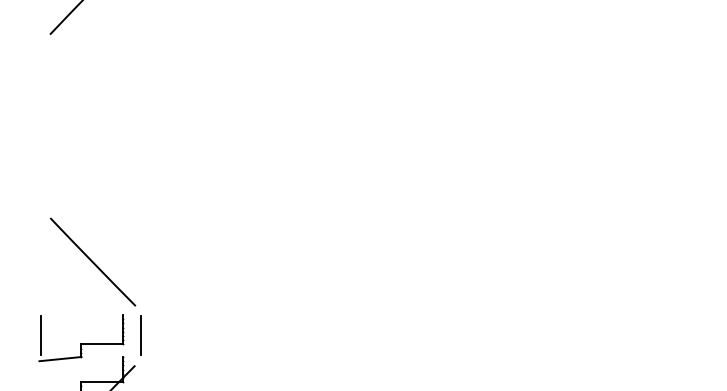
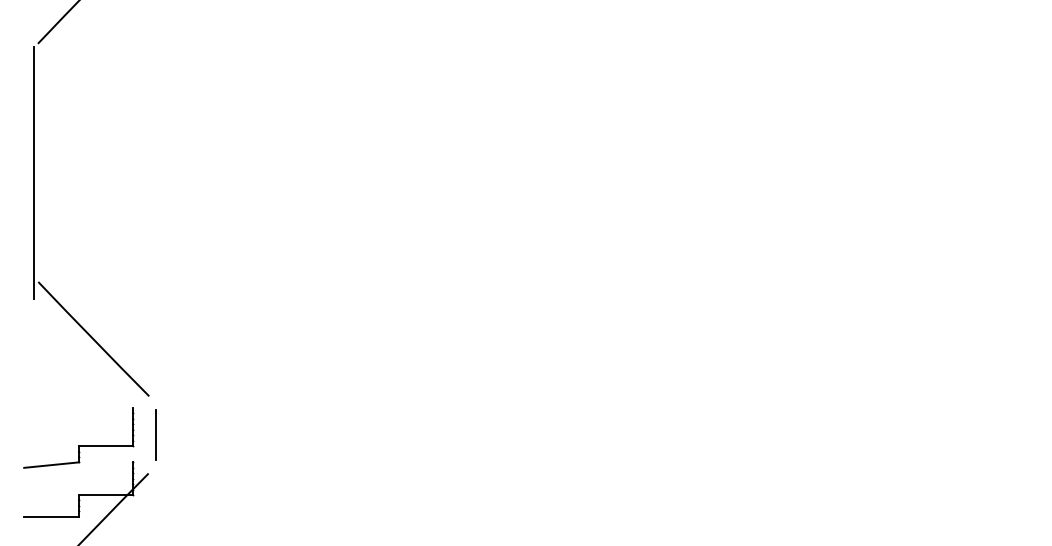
line: (46, 133) -> (33, 172), added
line: (40, 335) -> (25, 434), removed

